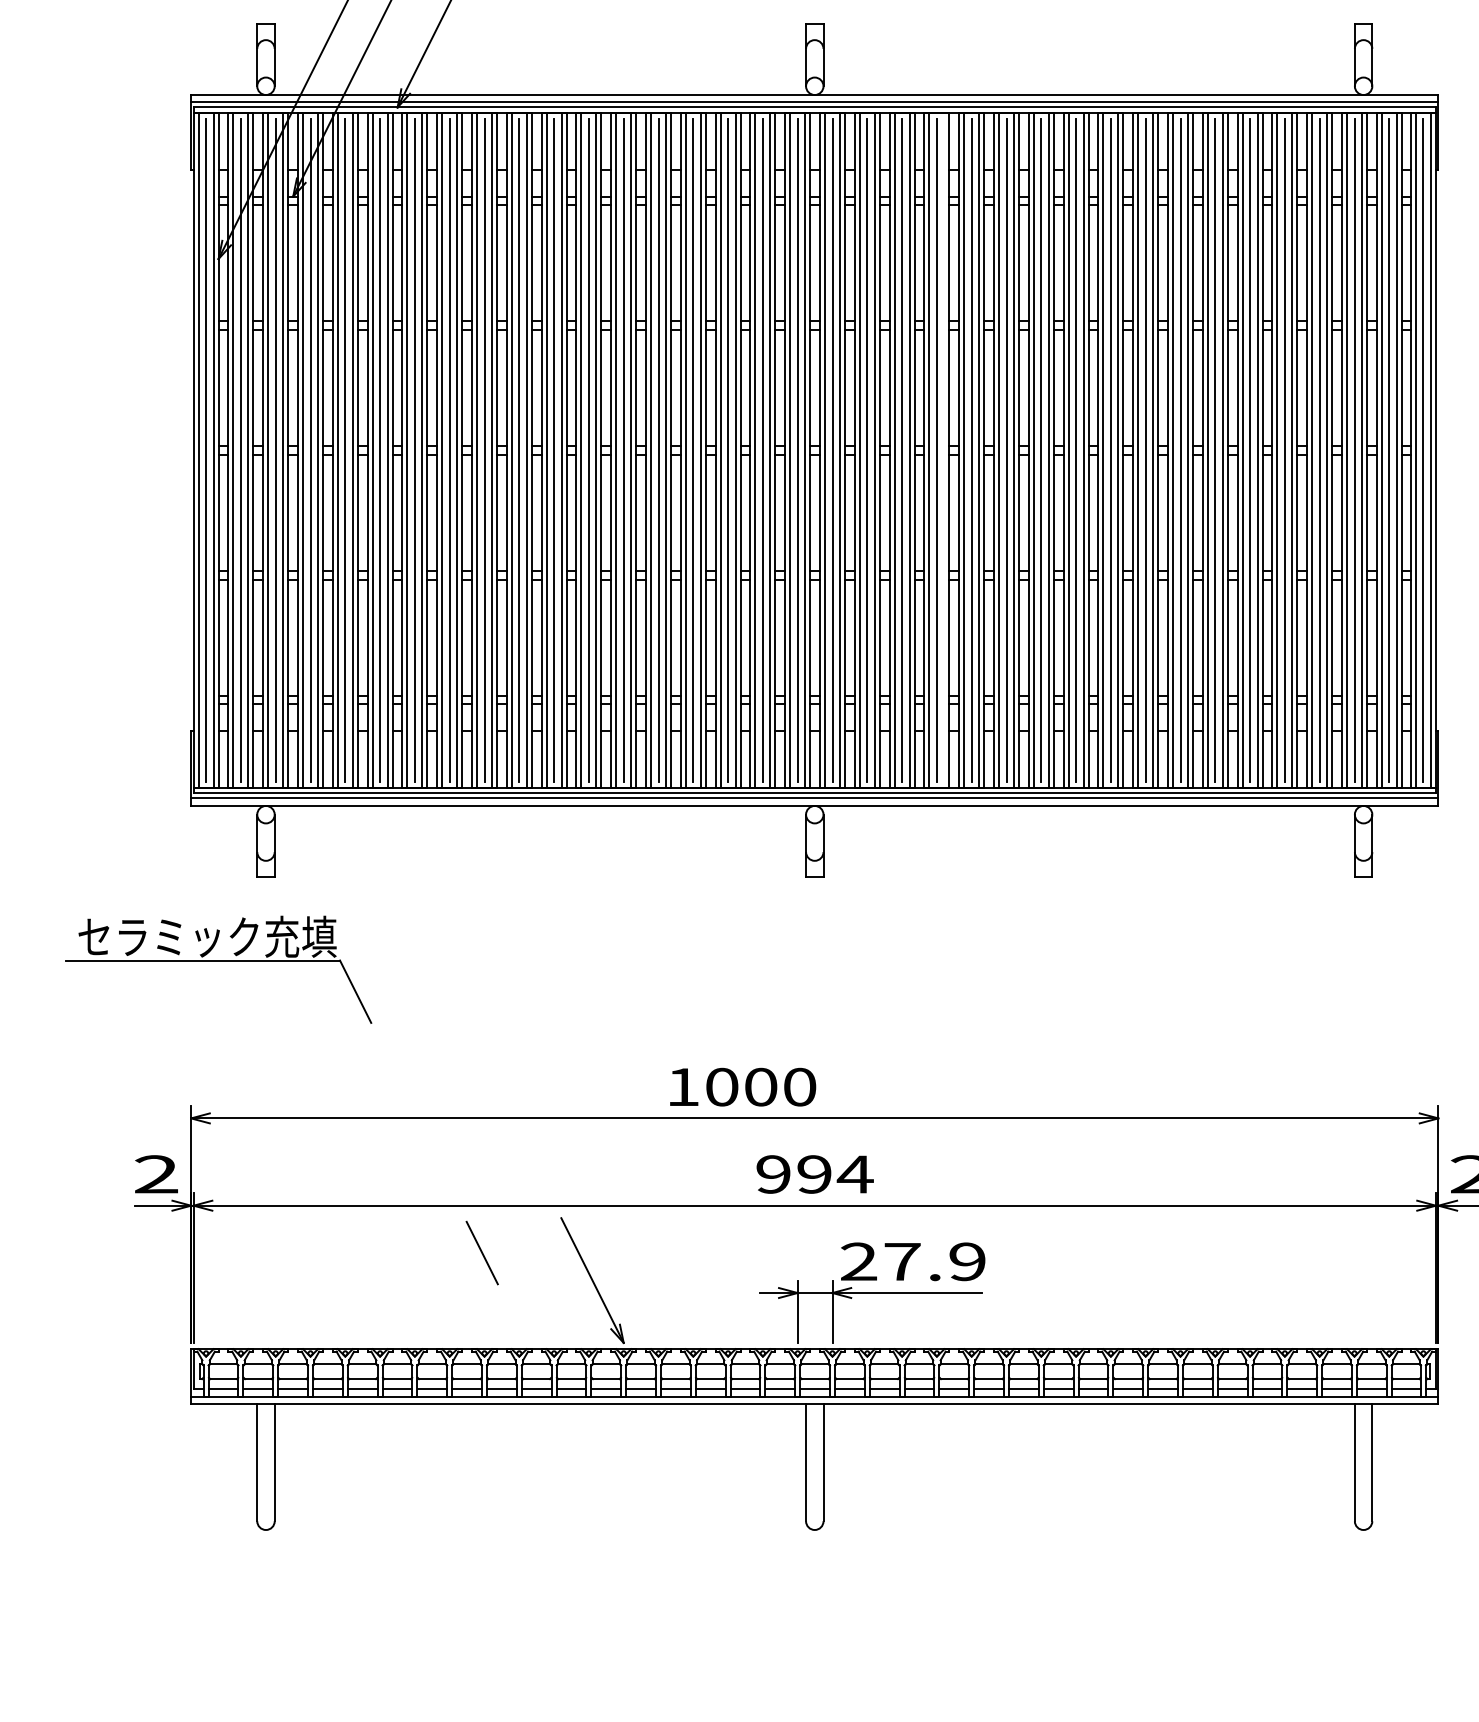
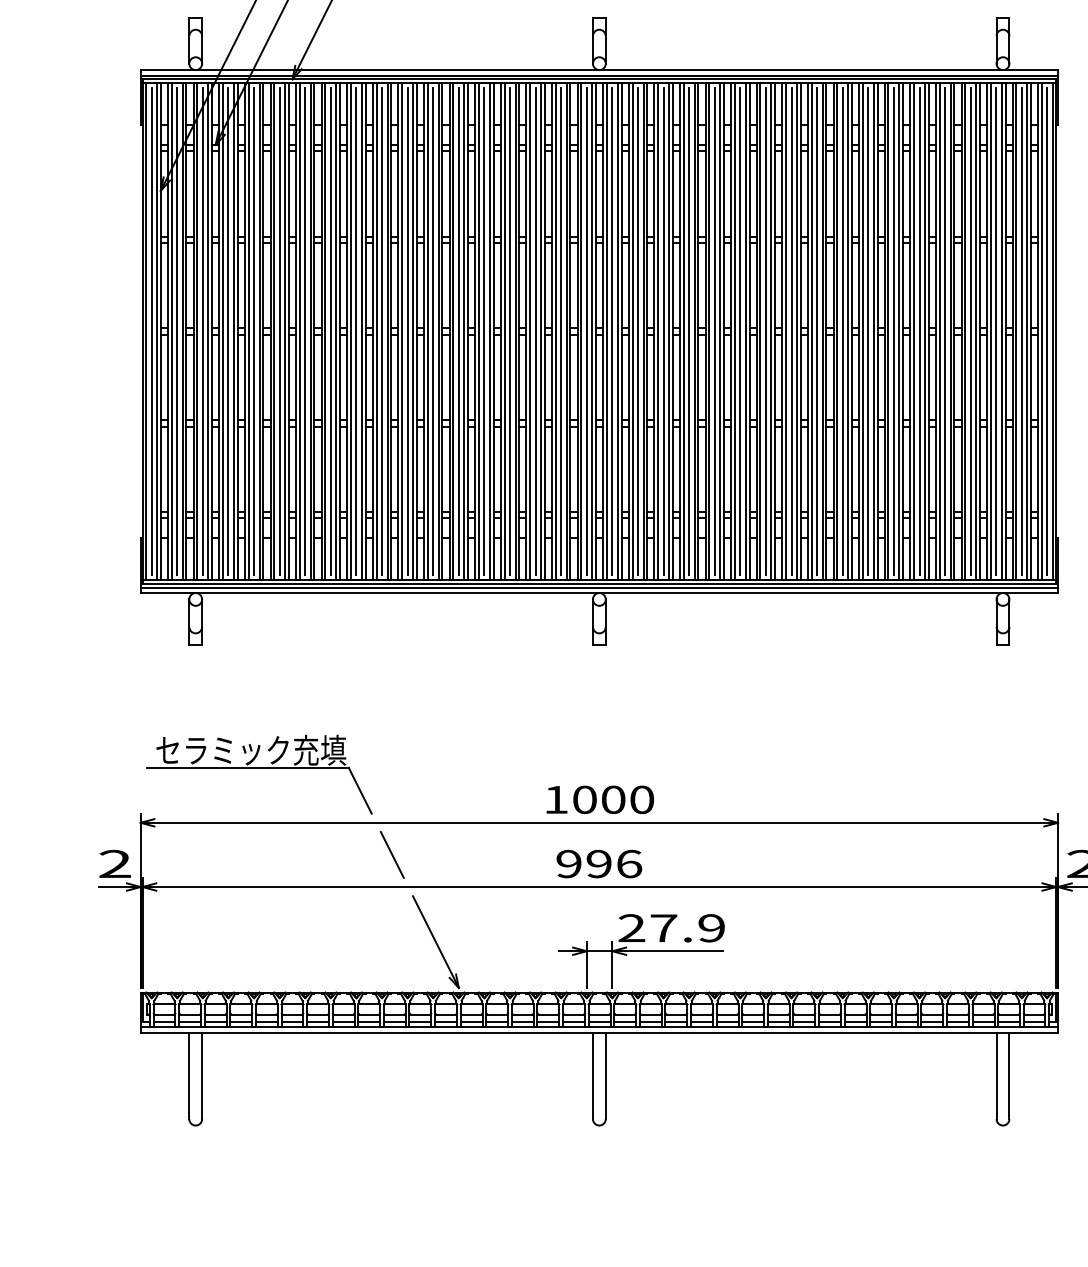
line: (944, 450) -> (694, 331), added
part: (218, 961) -> (259, 768), moved
text: (743, 1086) -> (600, 799), moved
text: (854, 1174) -> (628, 864), 994 -> 996
line: (481, 1252) -> (391, 854), moved

